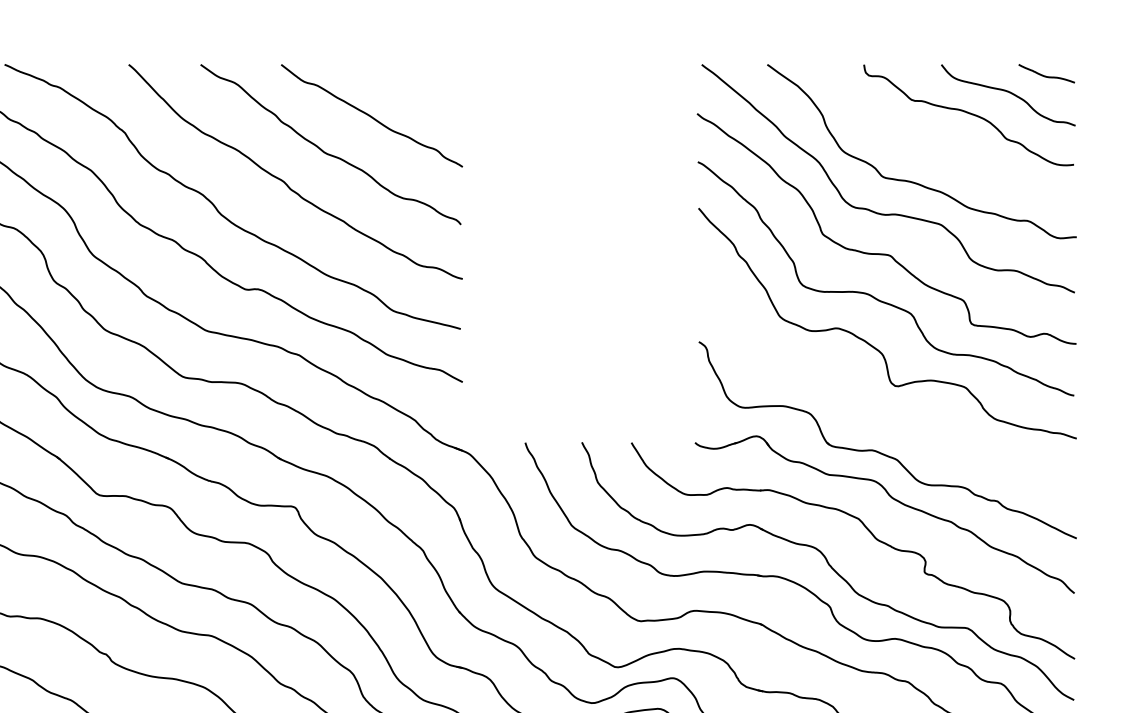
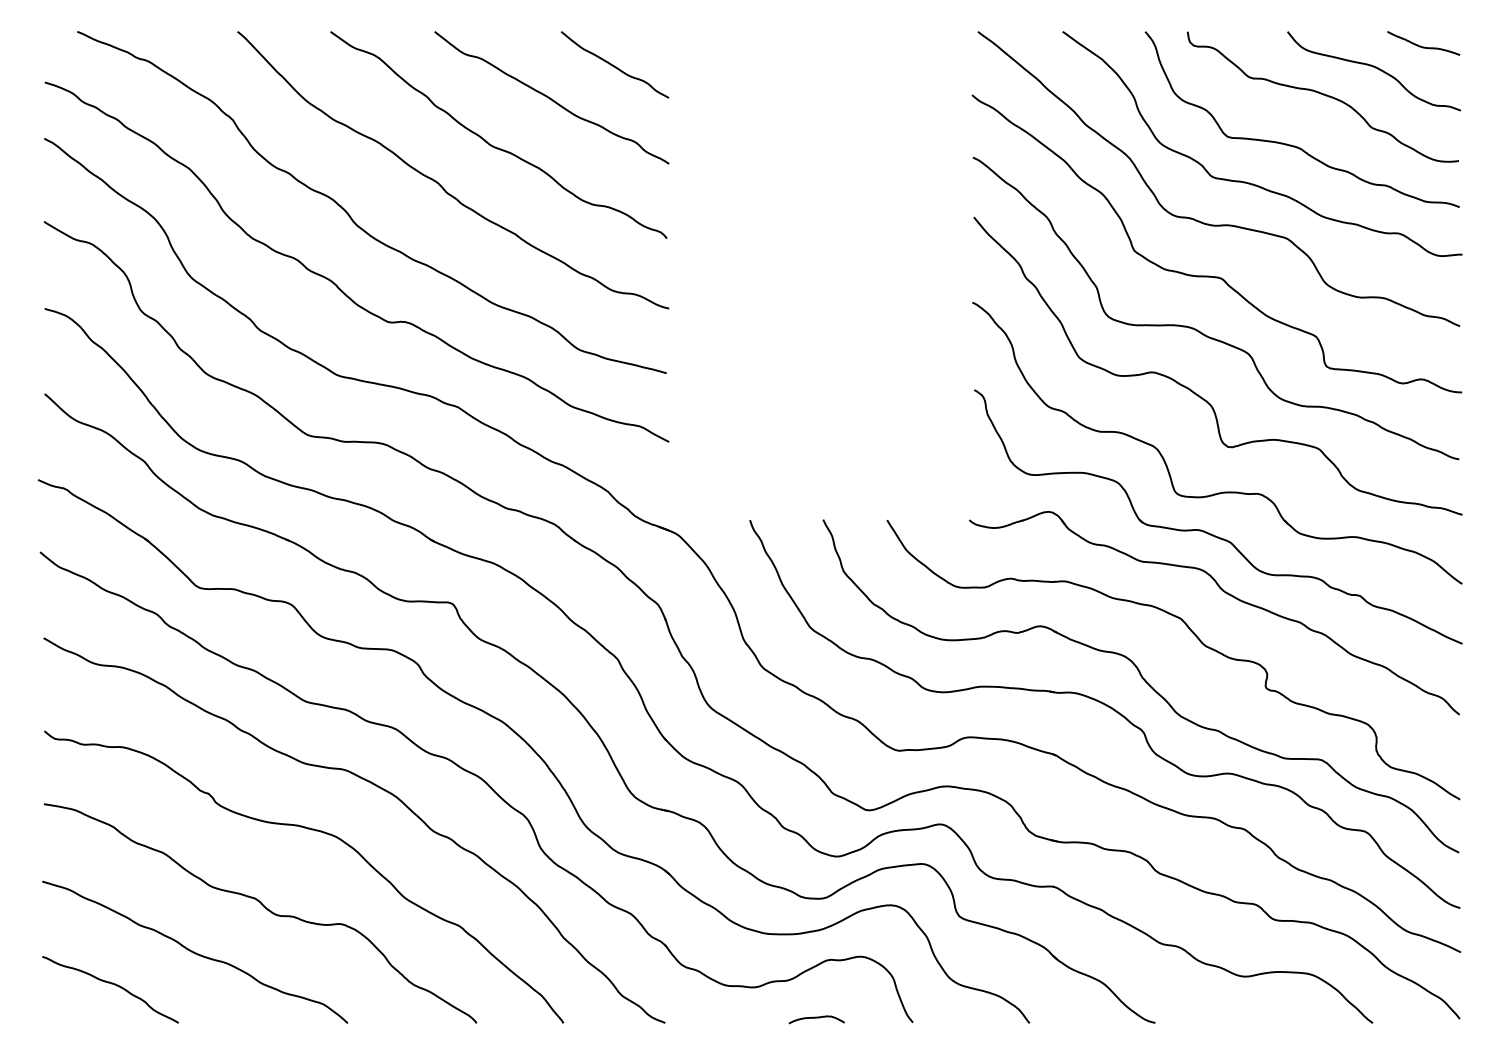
curve: (420, 90) -> (614, 65), added
curve: (947, 152) -> (1295, 145), added
part: (891, 420) -> (1223, 491), added

